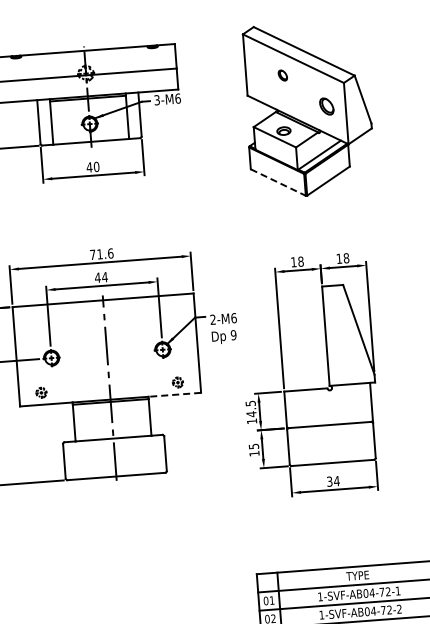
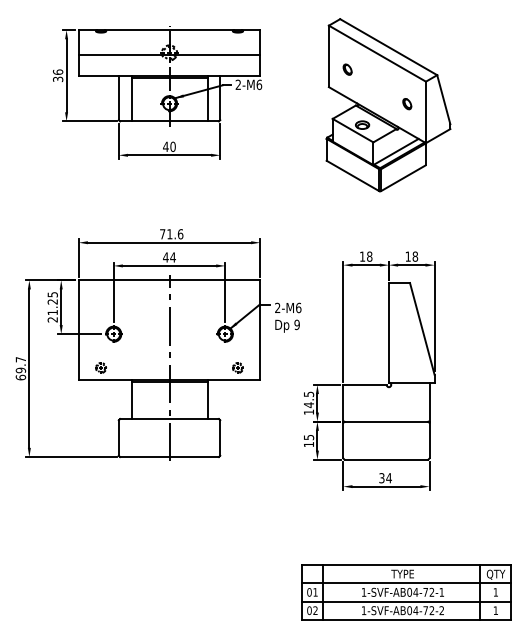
part: (282, 75) -> (347, 69), moved
text: (156, 100) -> (237, 85), 3-M6 -> 2-M6
part: (327, 107) -> (407, 104), size x0.62
line: (278, 182) -> (353, 176), dashed -> solid
line: (174, 394) -> (233, 379), dashed -> solid

